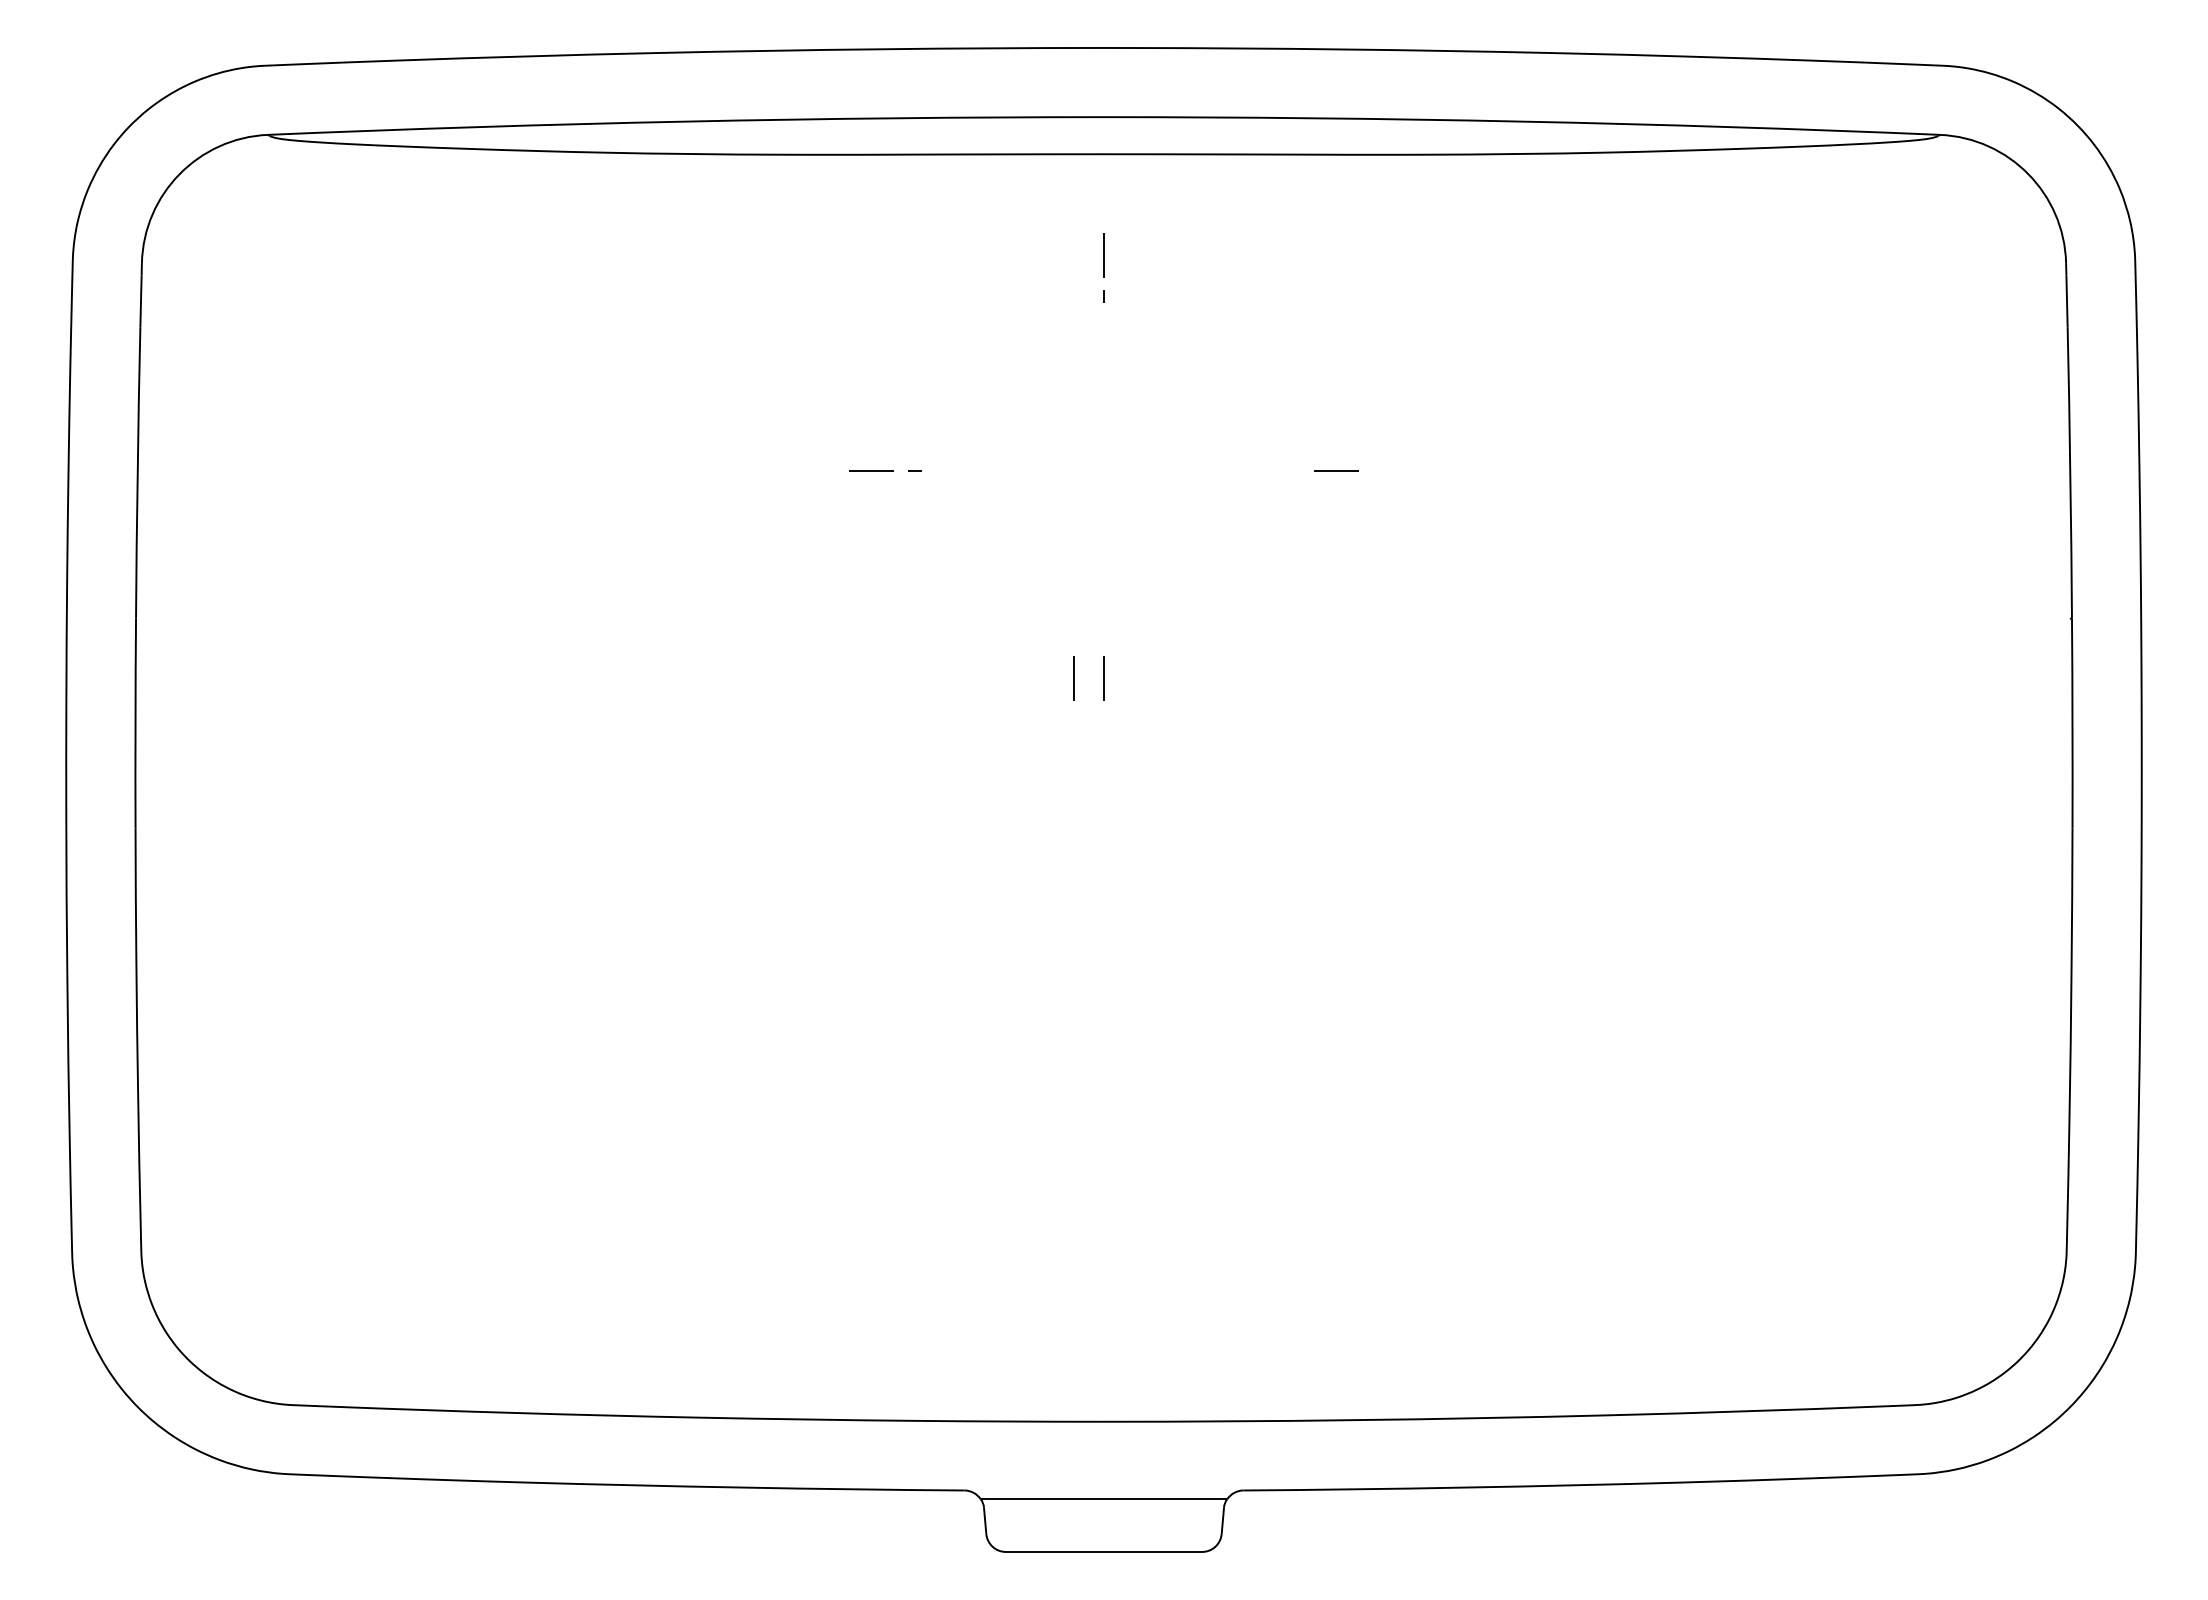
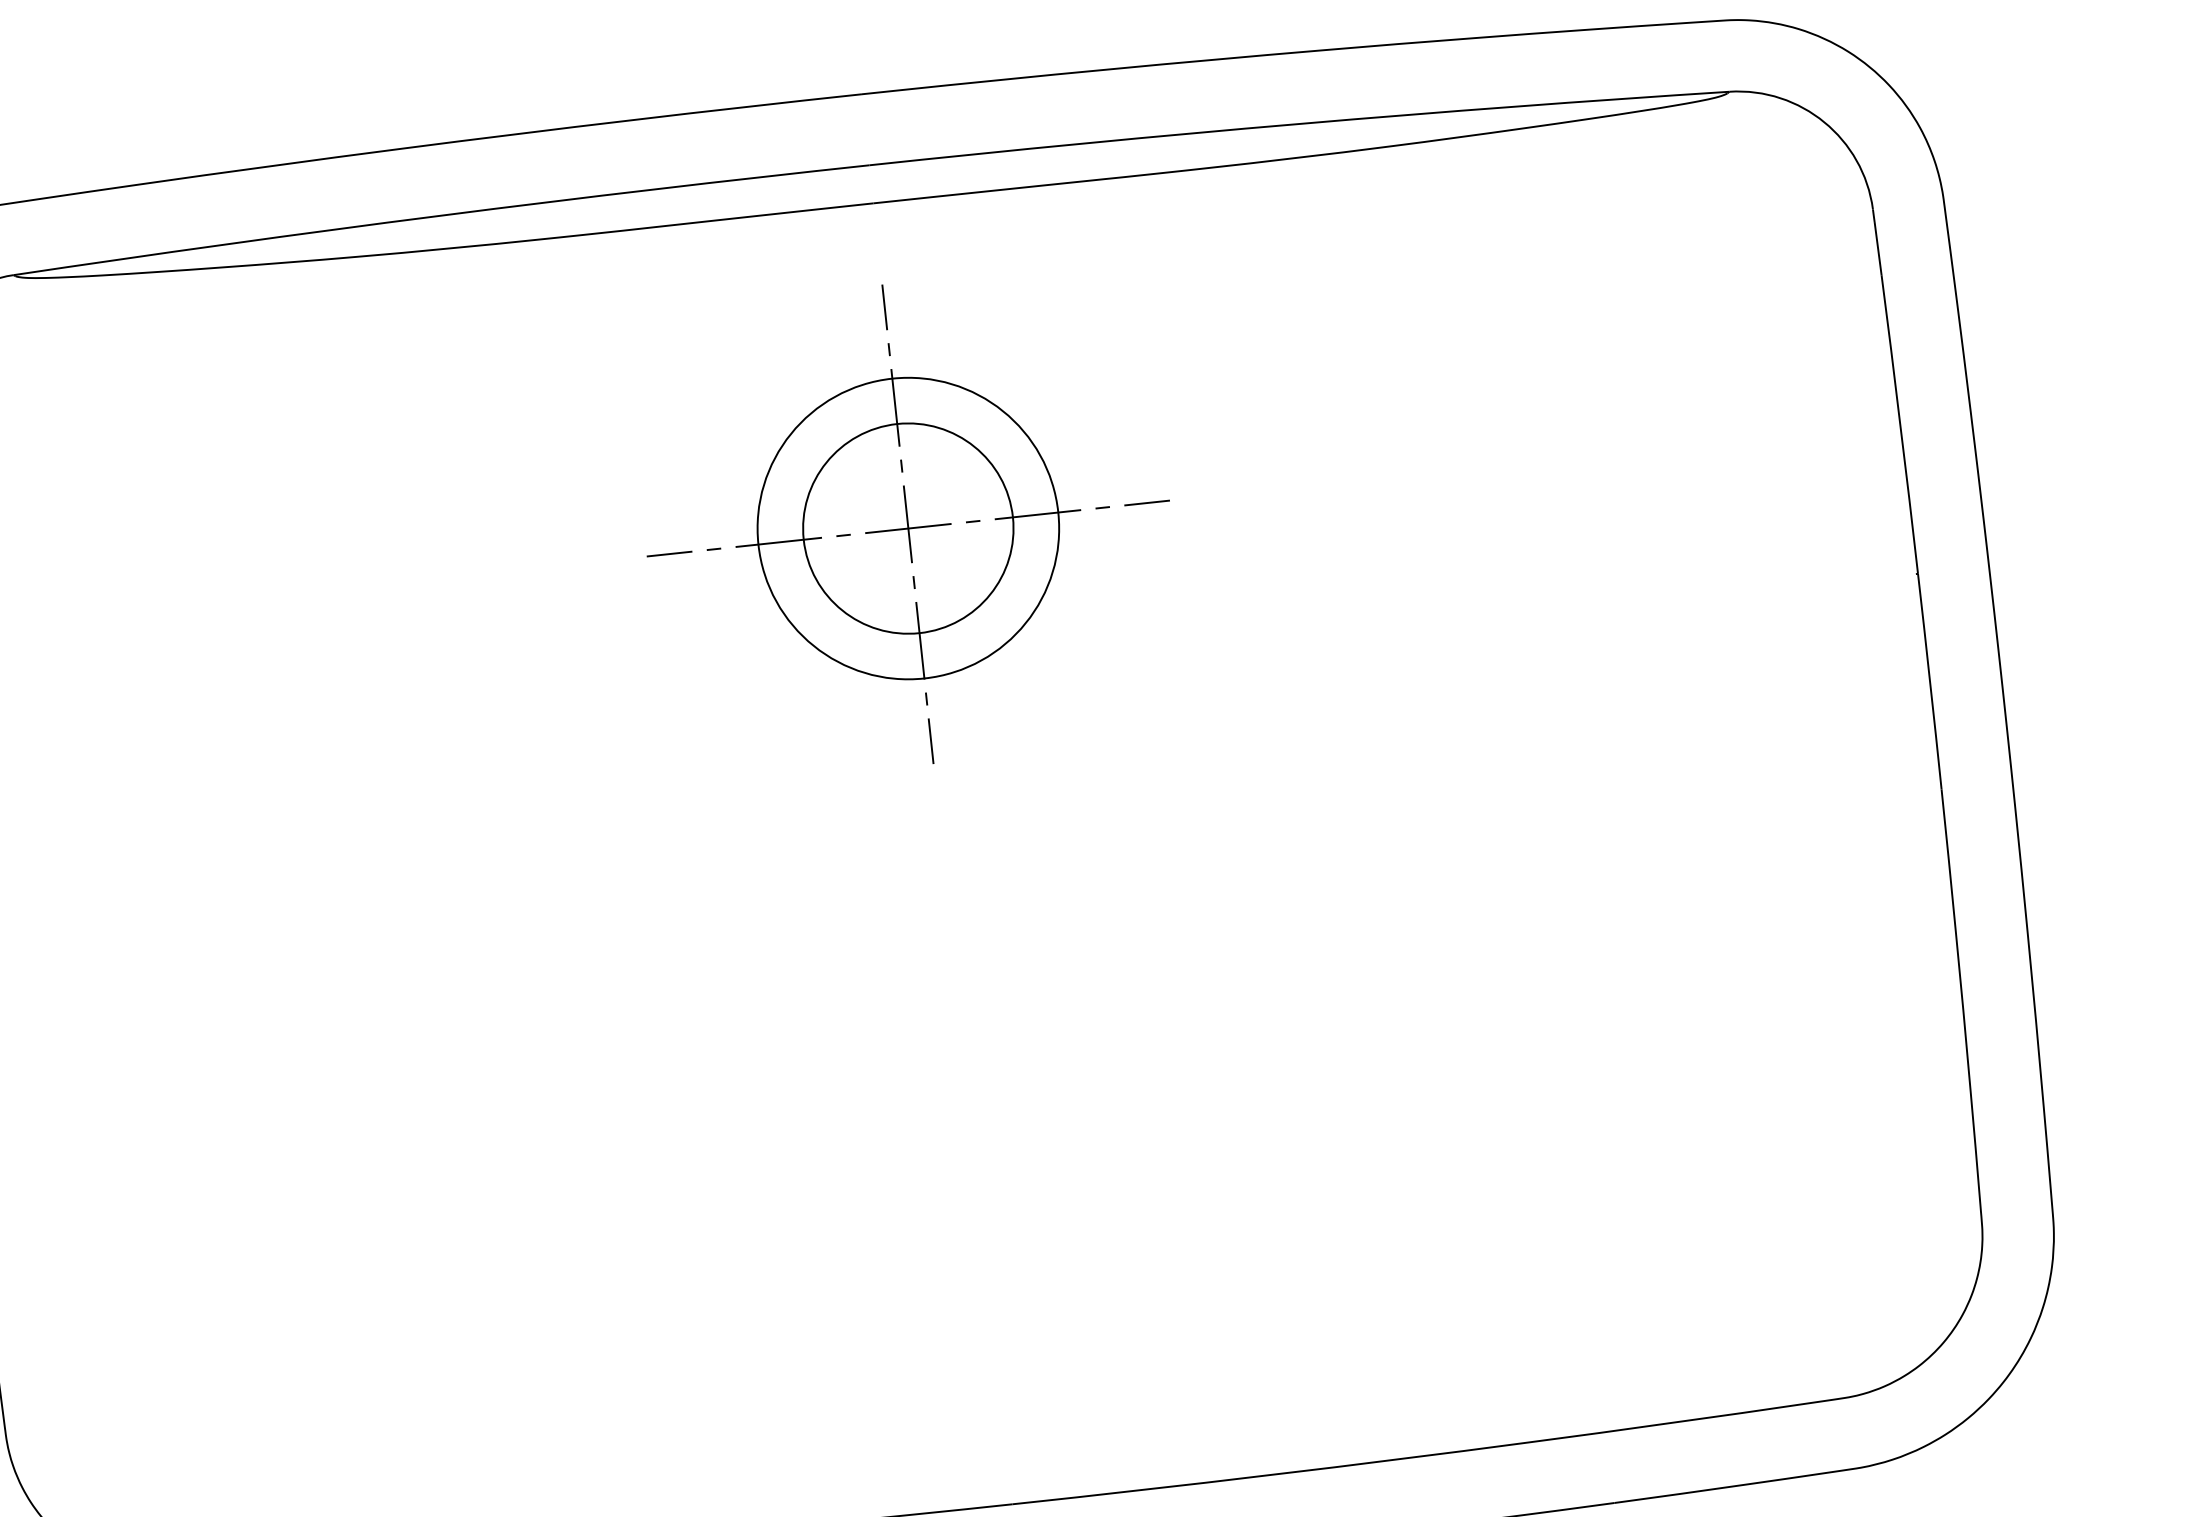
part: (1117, 479) -> (923, 535), added
line: (1073, 678) -> (899, 744), removed

